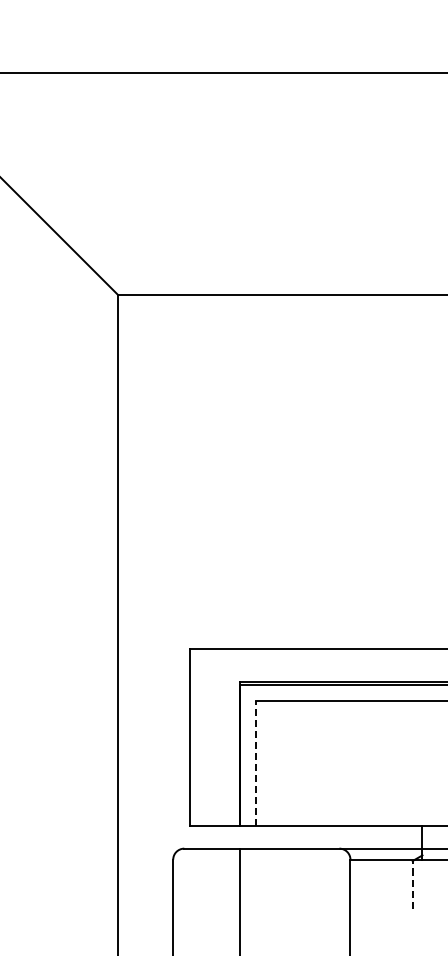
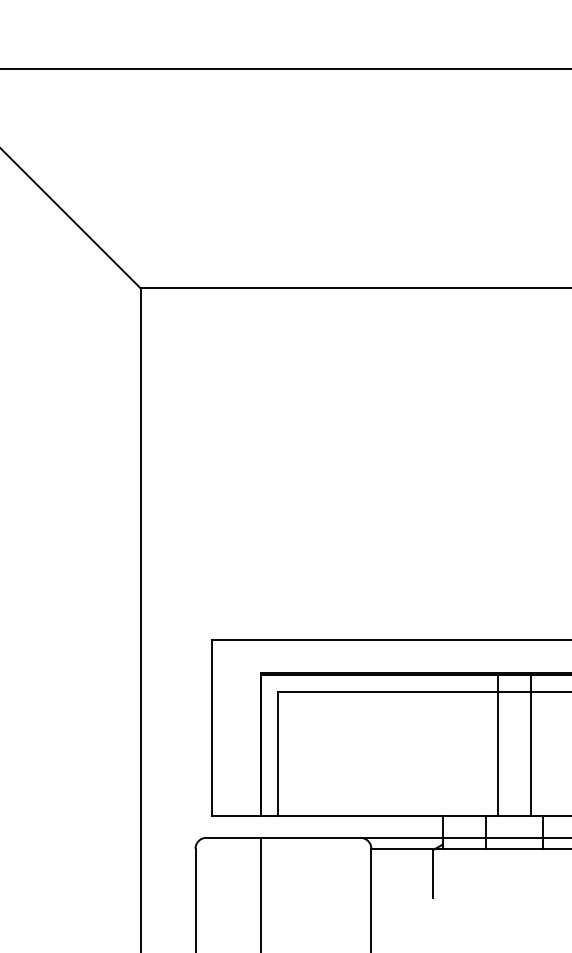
line: (255, 763) -> (277, 753), dashed -> solid
line: (413, 884) -> (433, 873), dashed -> solid

